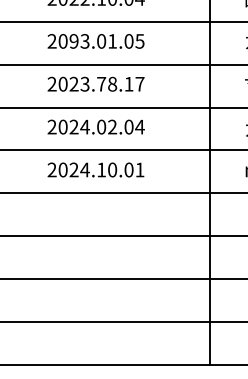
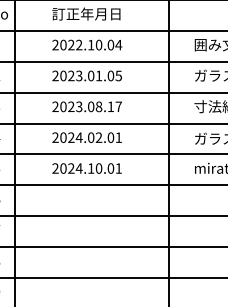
text: (74, 42) -> (71, 76), 2093.01.05 -> 2023.01.05
text: (102, 83) -> (91, 106), 2023.78.17 -> 2023.08.17
text: (139, 126) -> (118, 137), 2024.02.04 -> 2024.02.01

